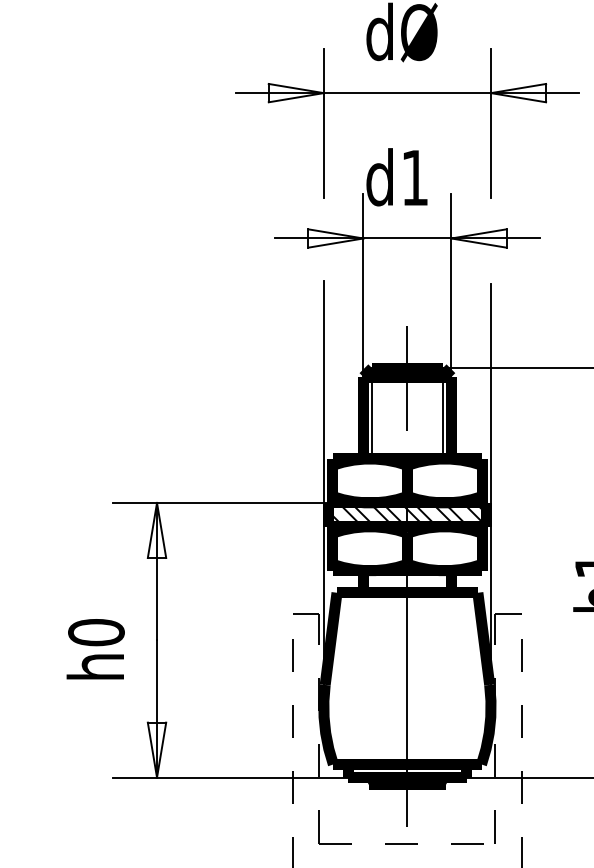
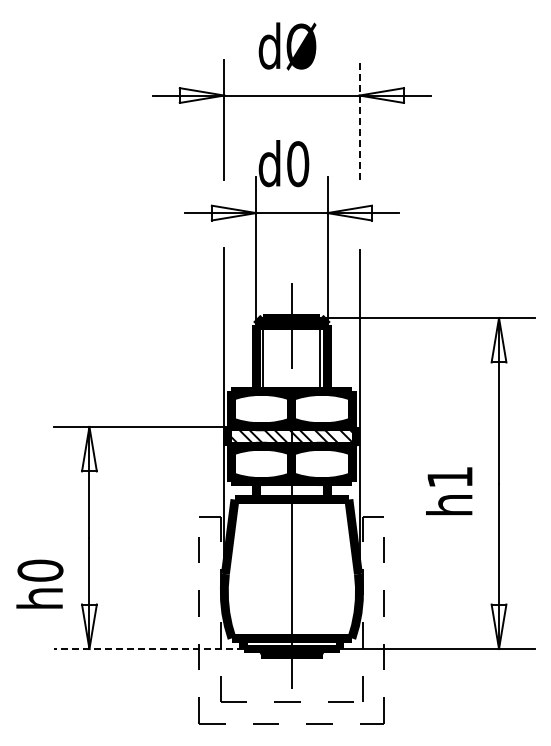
line: (491, 122) -> (359, 119), solid -> dashed
text: (415, 178) -> (298, 164), d1 -> d0
text: (95, 648) -> (39, 583), moved
line: (230, 778) -> (148, 649), solid -> dashed

